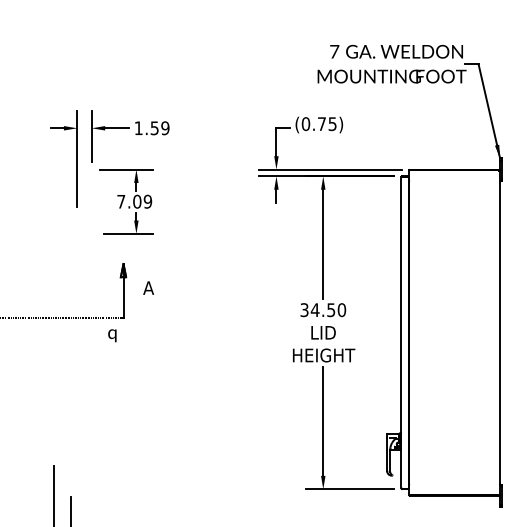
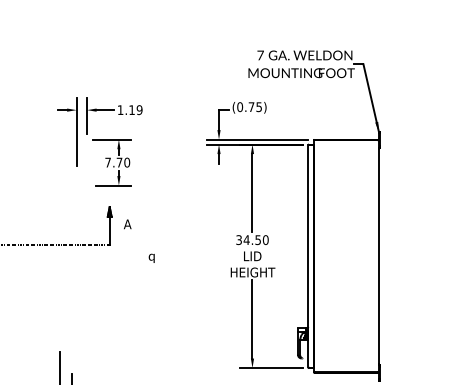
text: (153, 128) -> (131, 110), 1.59 -> 1.19
text: (141, 201) -> (122, 162), 7.09 -> 7.70
text: (112, 334) -> (151, 257), moved

